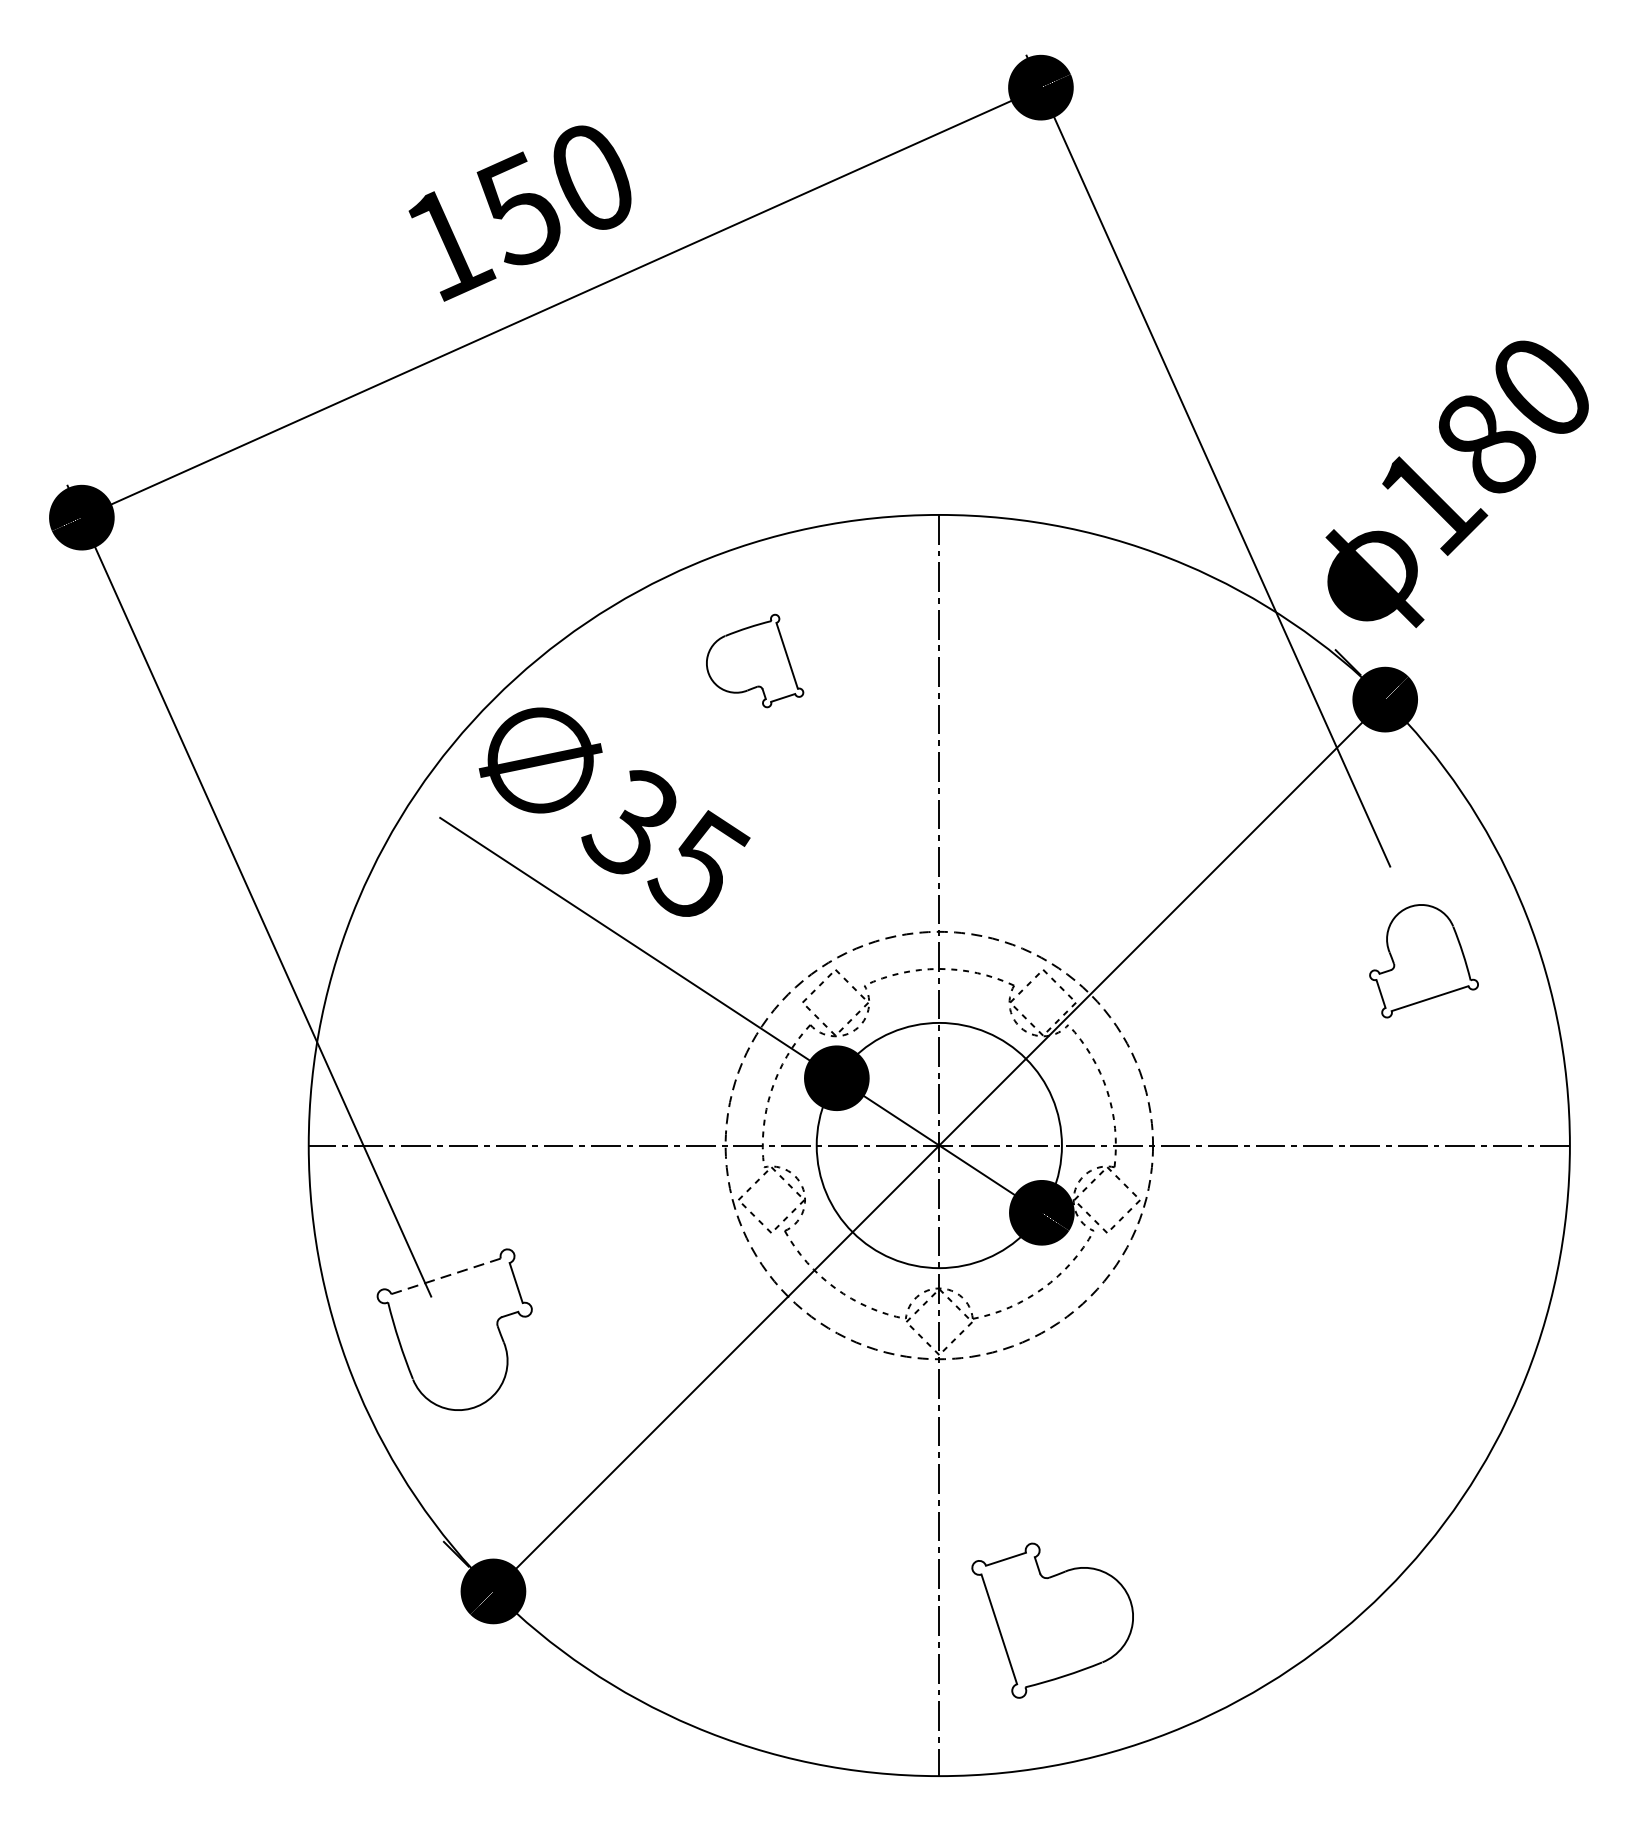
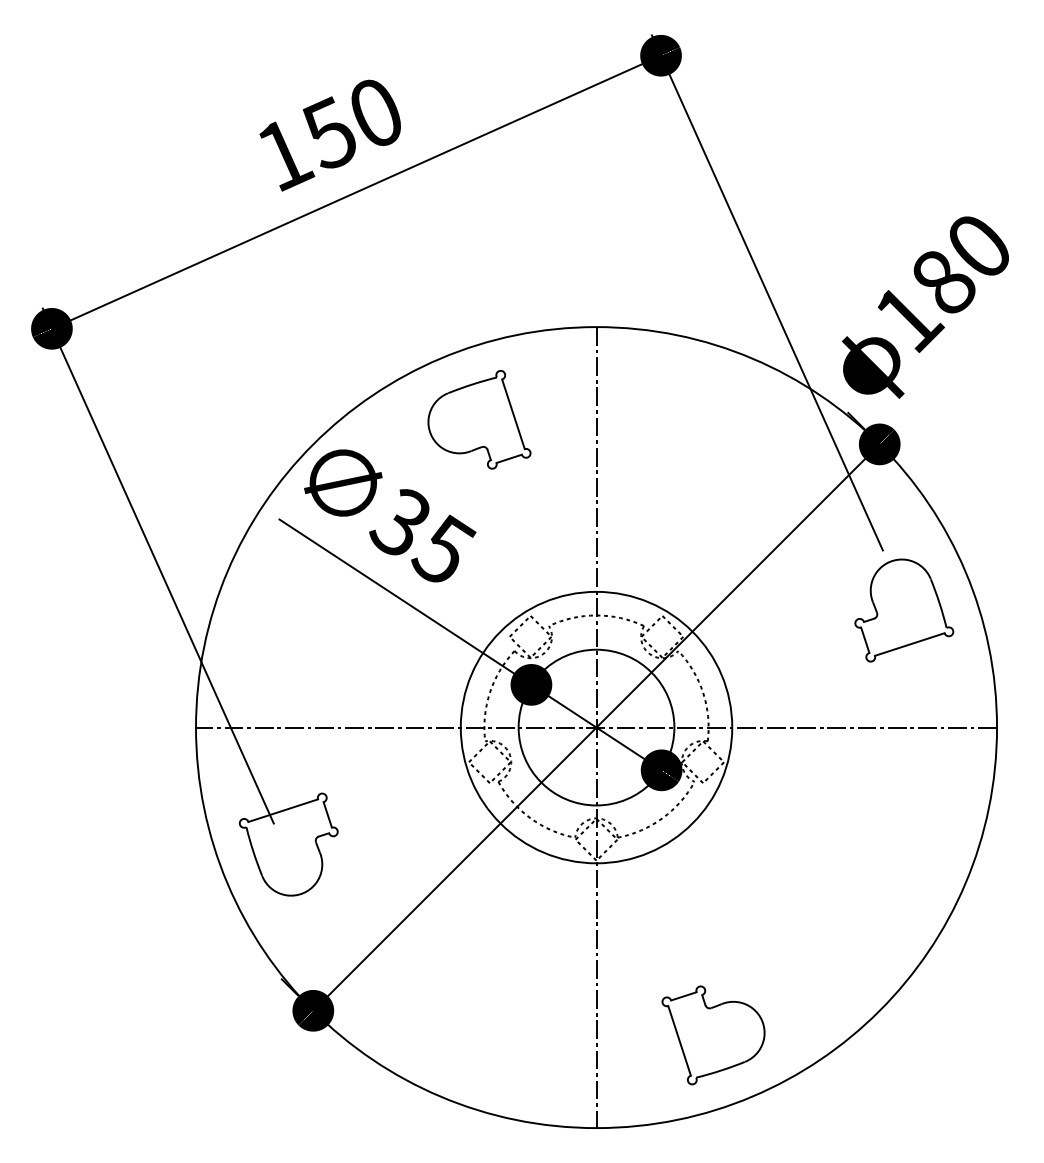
part: (755, 660) -> (479, 419), size x1.67
part: (1424, 961) -> (904, 610), size x1.43
circle: (939, 1145) -> (596, 727), dashed -> solid
line: (446, 1276) -> (283, 810), dashed -> solid
part: (1052, 1620) -> (713, 1035), moved

